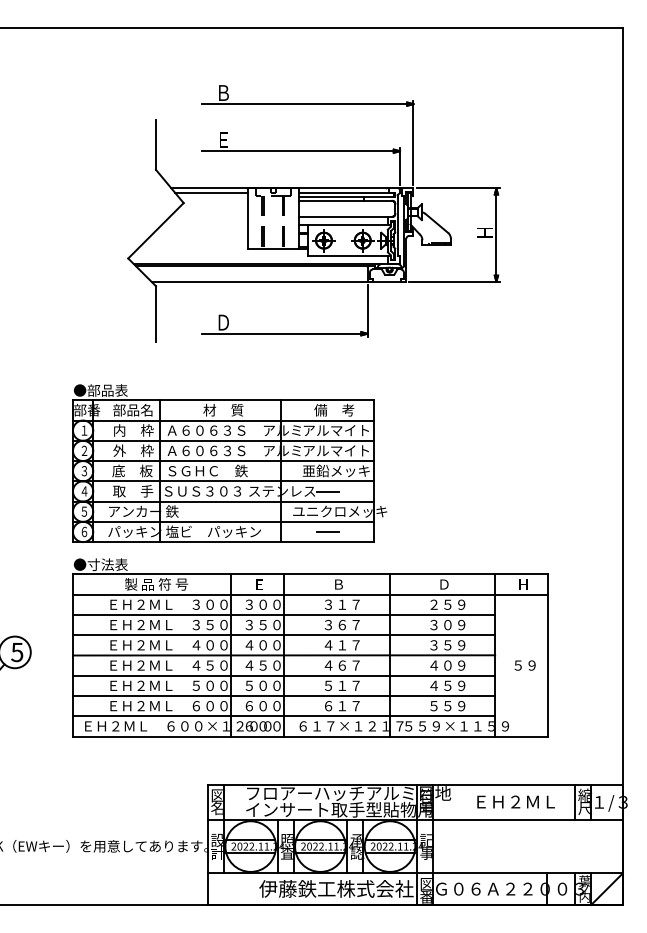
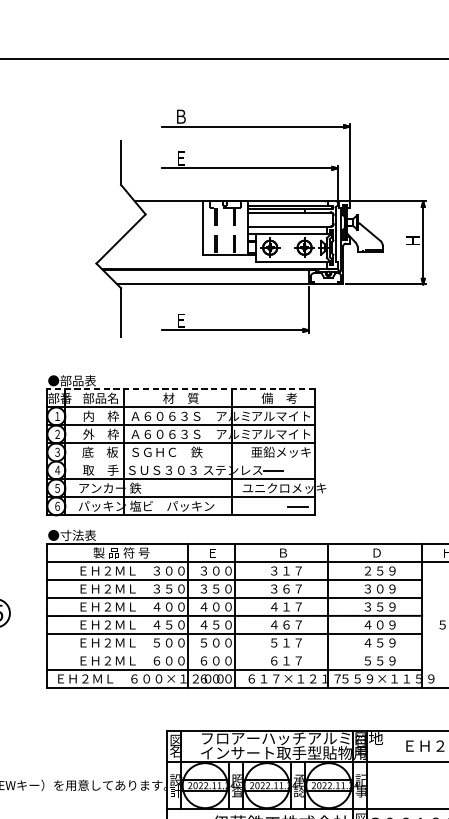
line: (211, 193) -> (170, 205), removed
text: (223, 322) -> (181, 320), Ｄ -> Ｅ
line: (223, 400) -> (181, 389), solid -> dashed
line: (223, 481) -> (181, 461), removed
line: (327, 531) -> (298, 505), moved
line: (283, 696) -> (234, 652), removed

